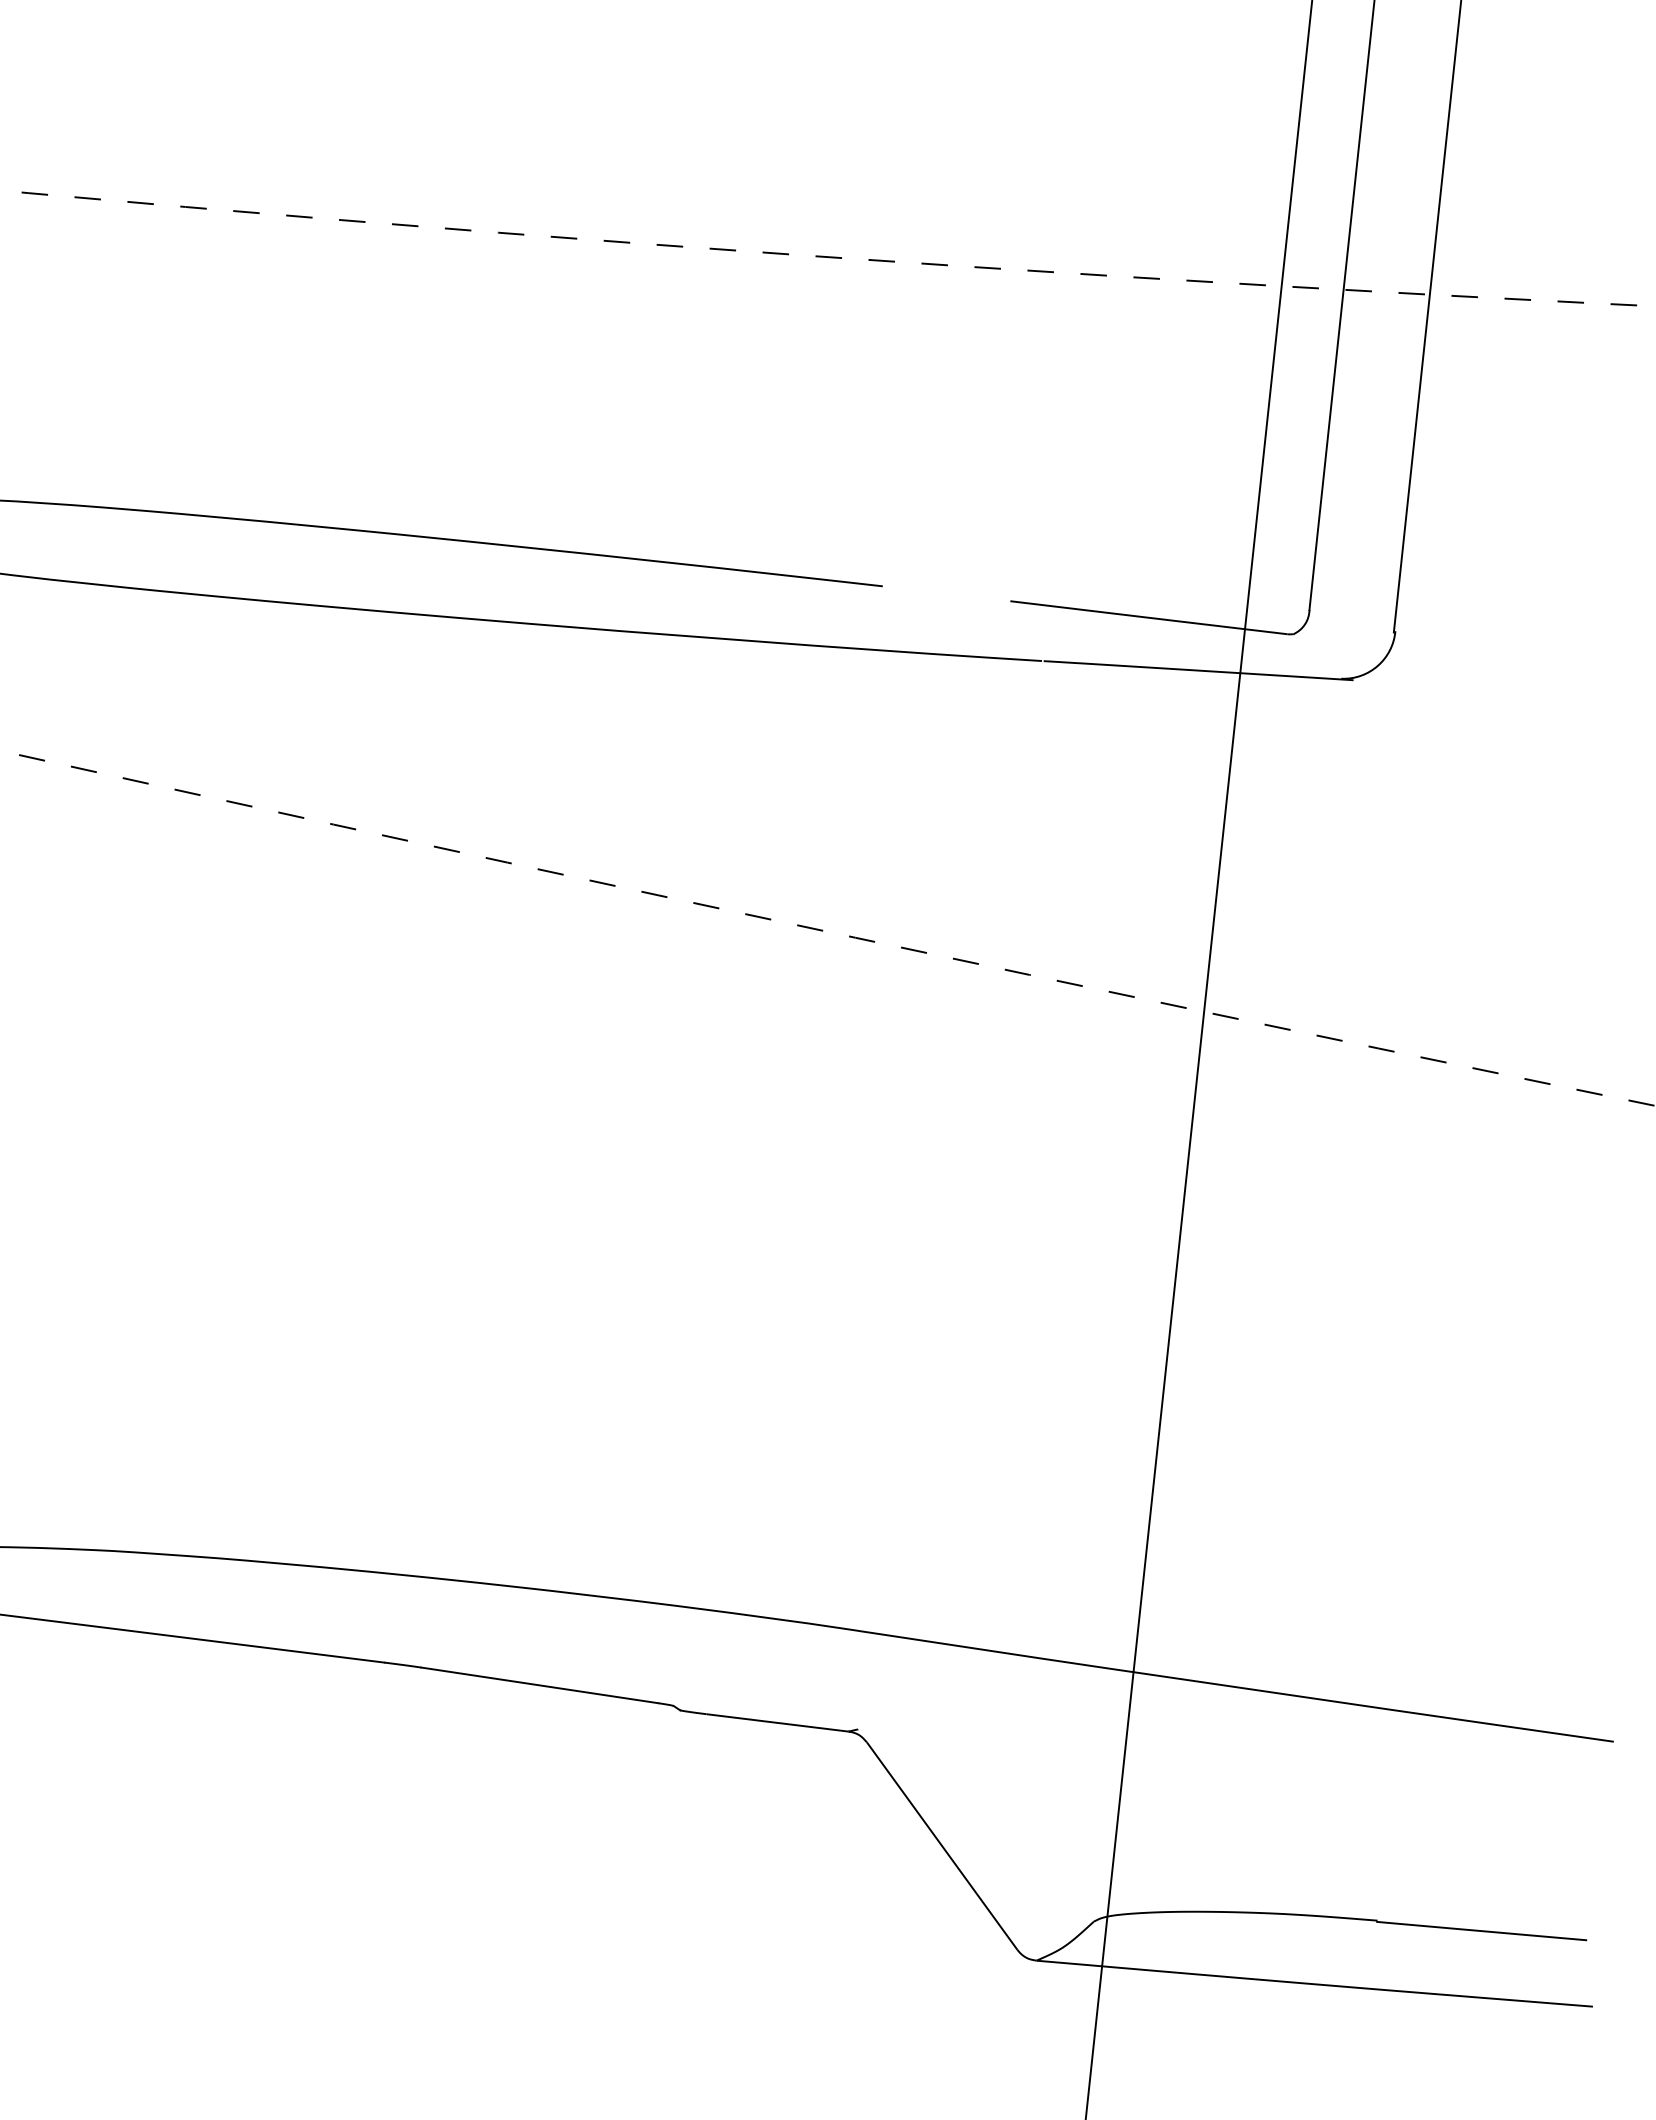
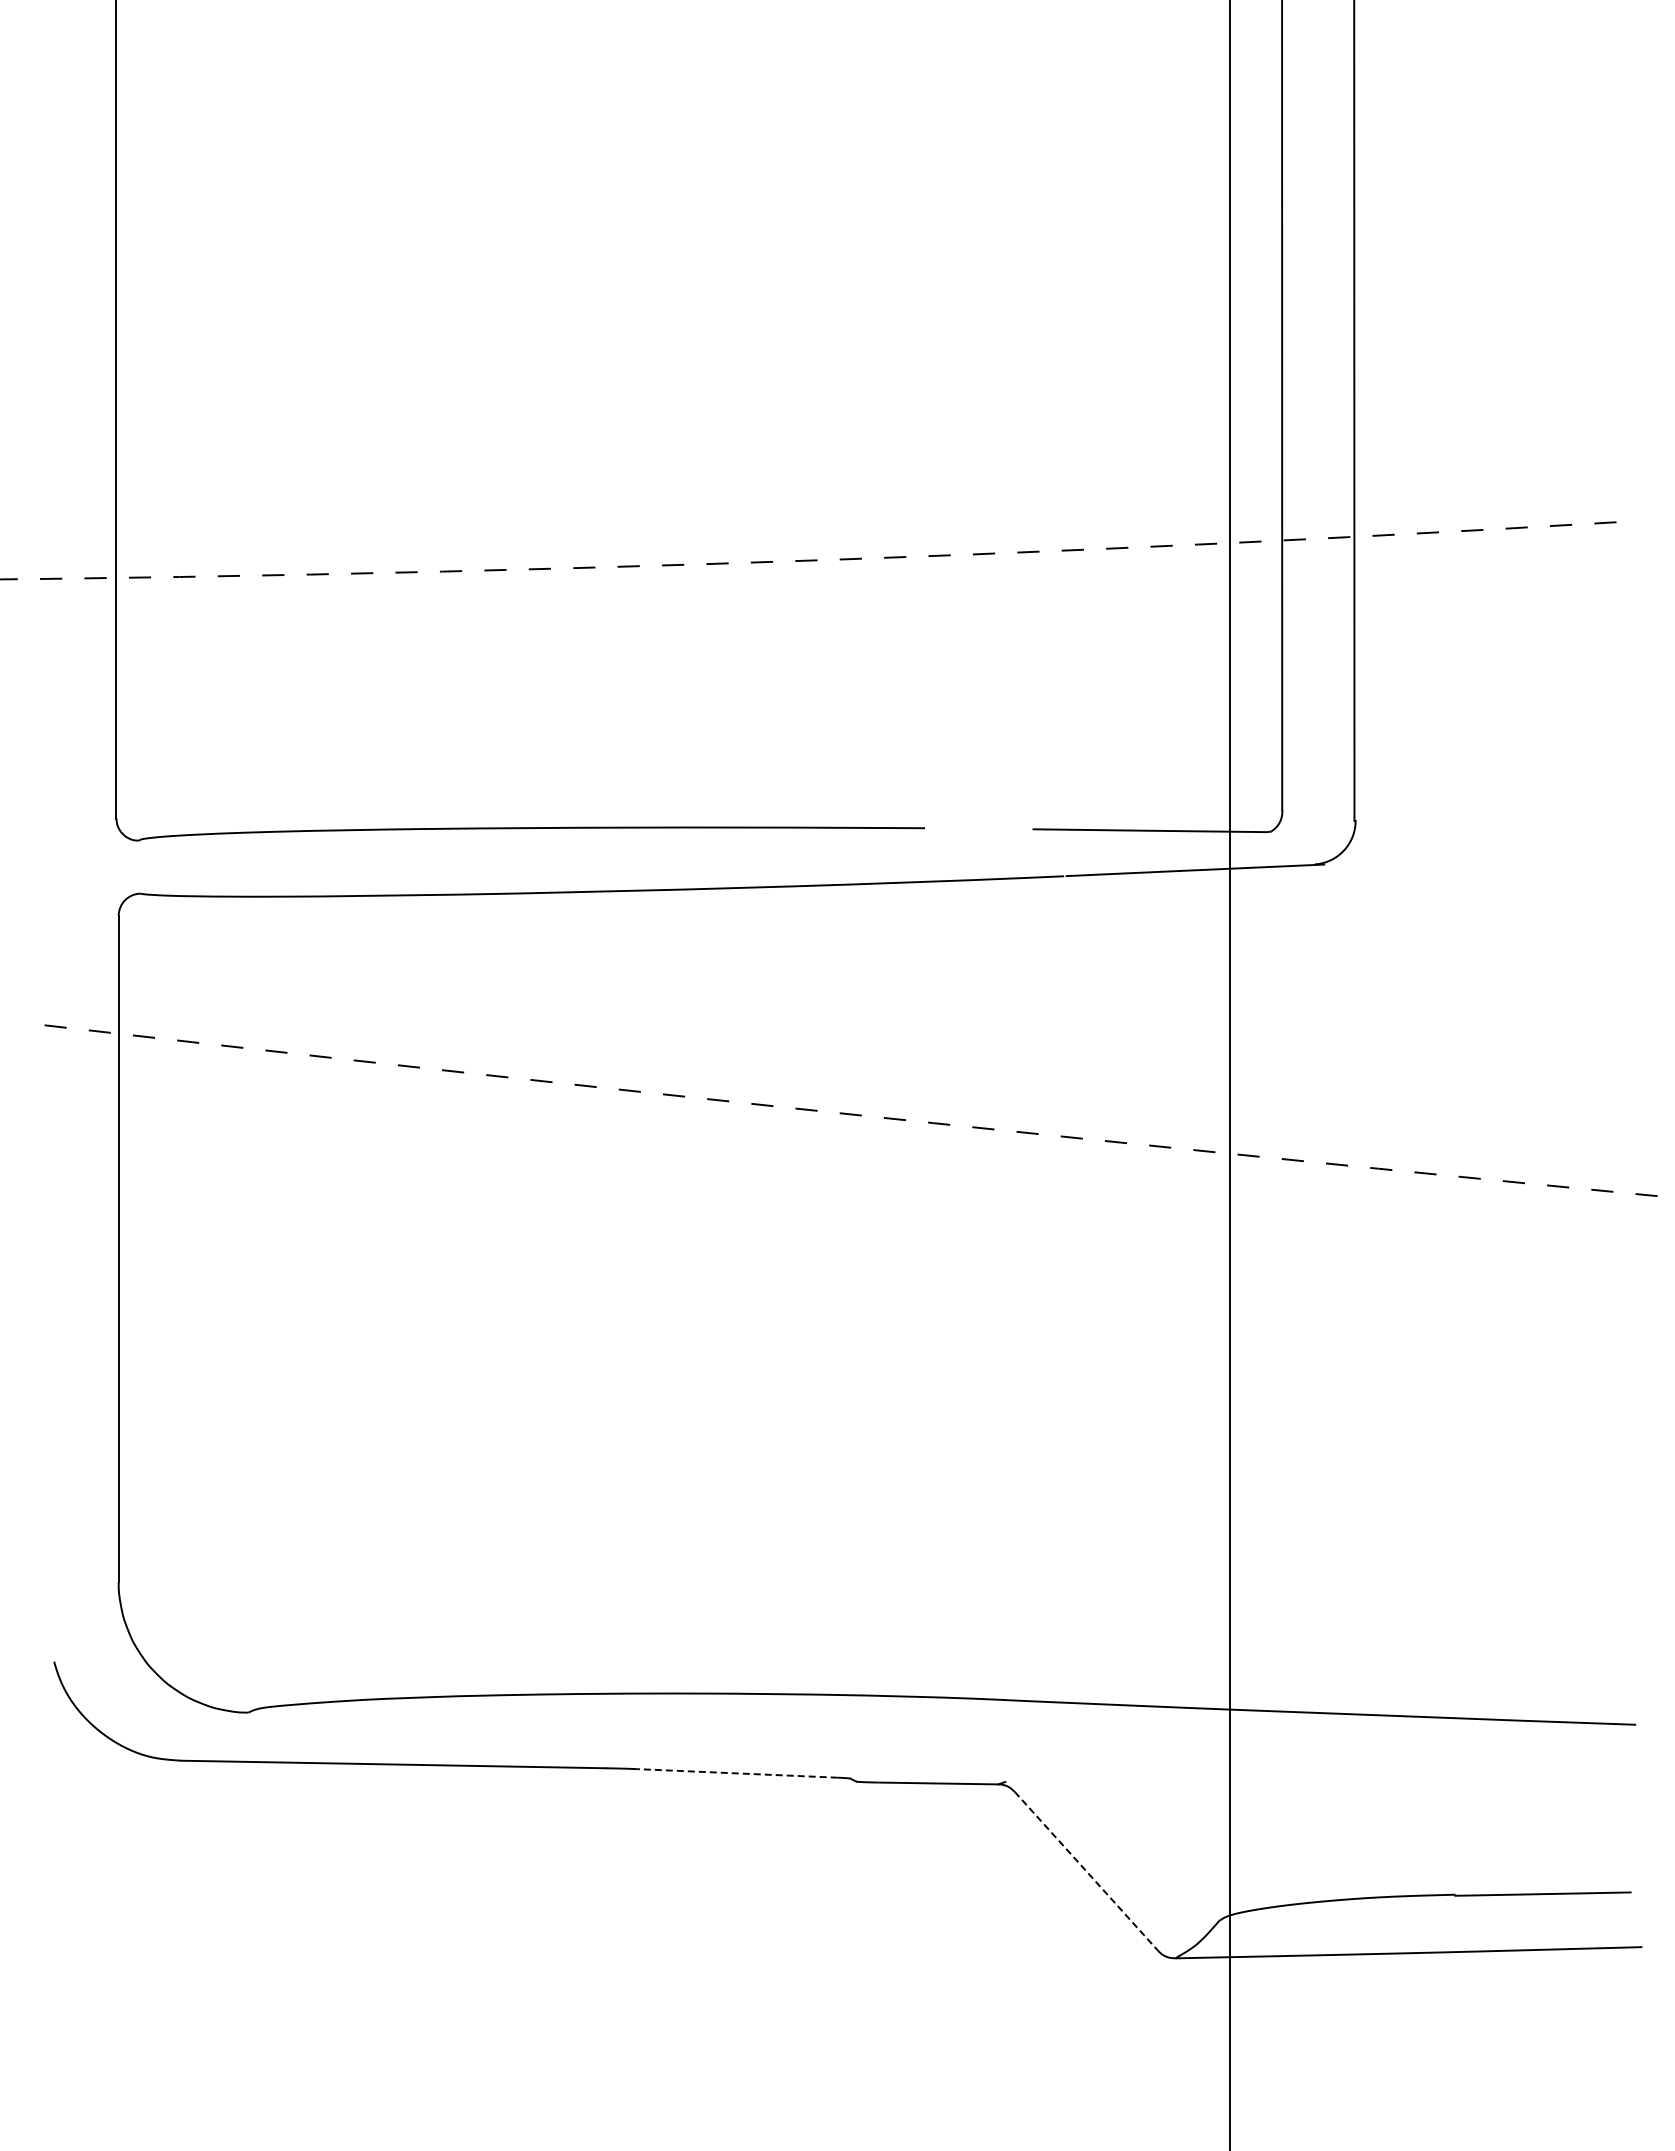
line: (539, 1685) -> (737, 1773), solid -> dashed
line: (942, 1846) -> (1086, 1871), solid -> dashed

